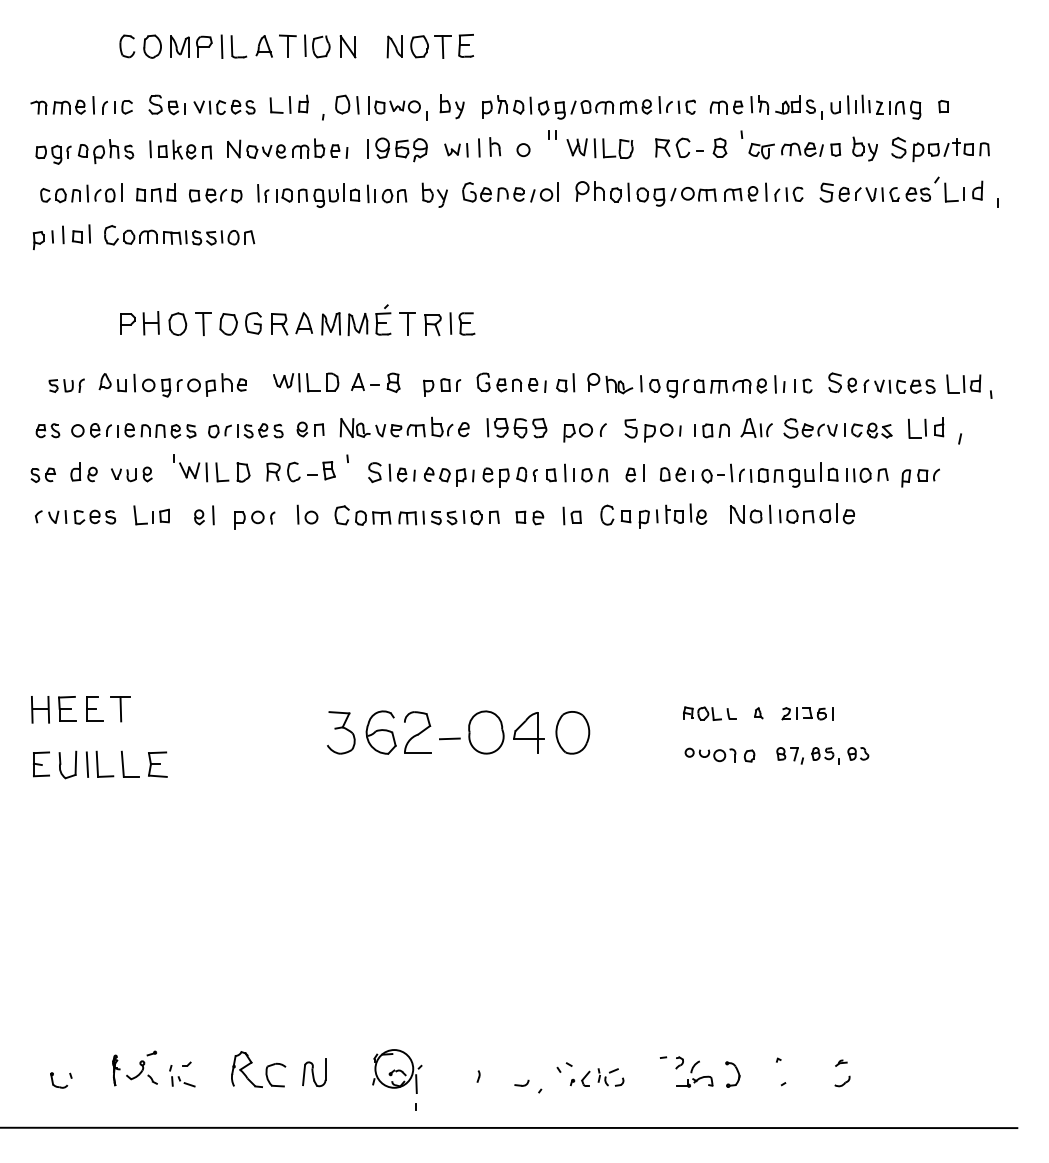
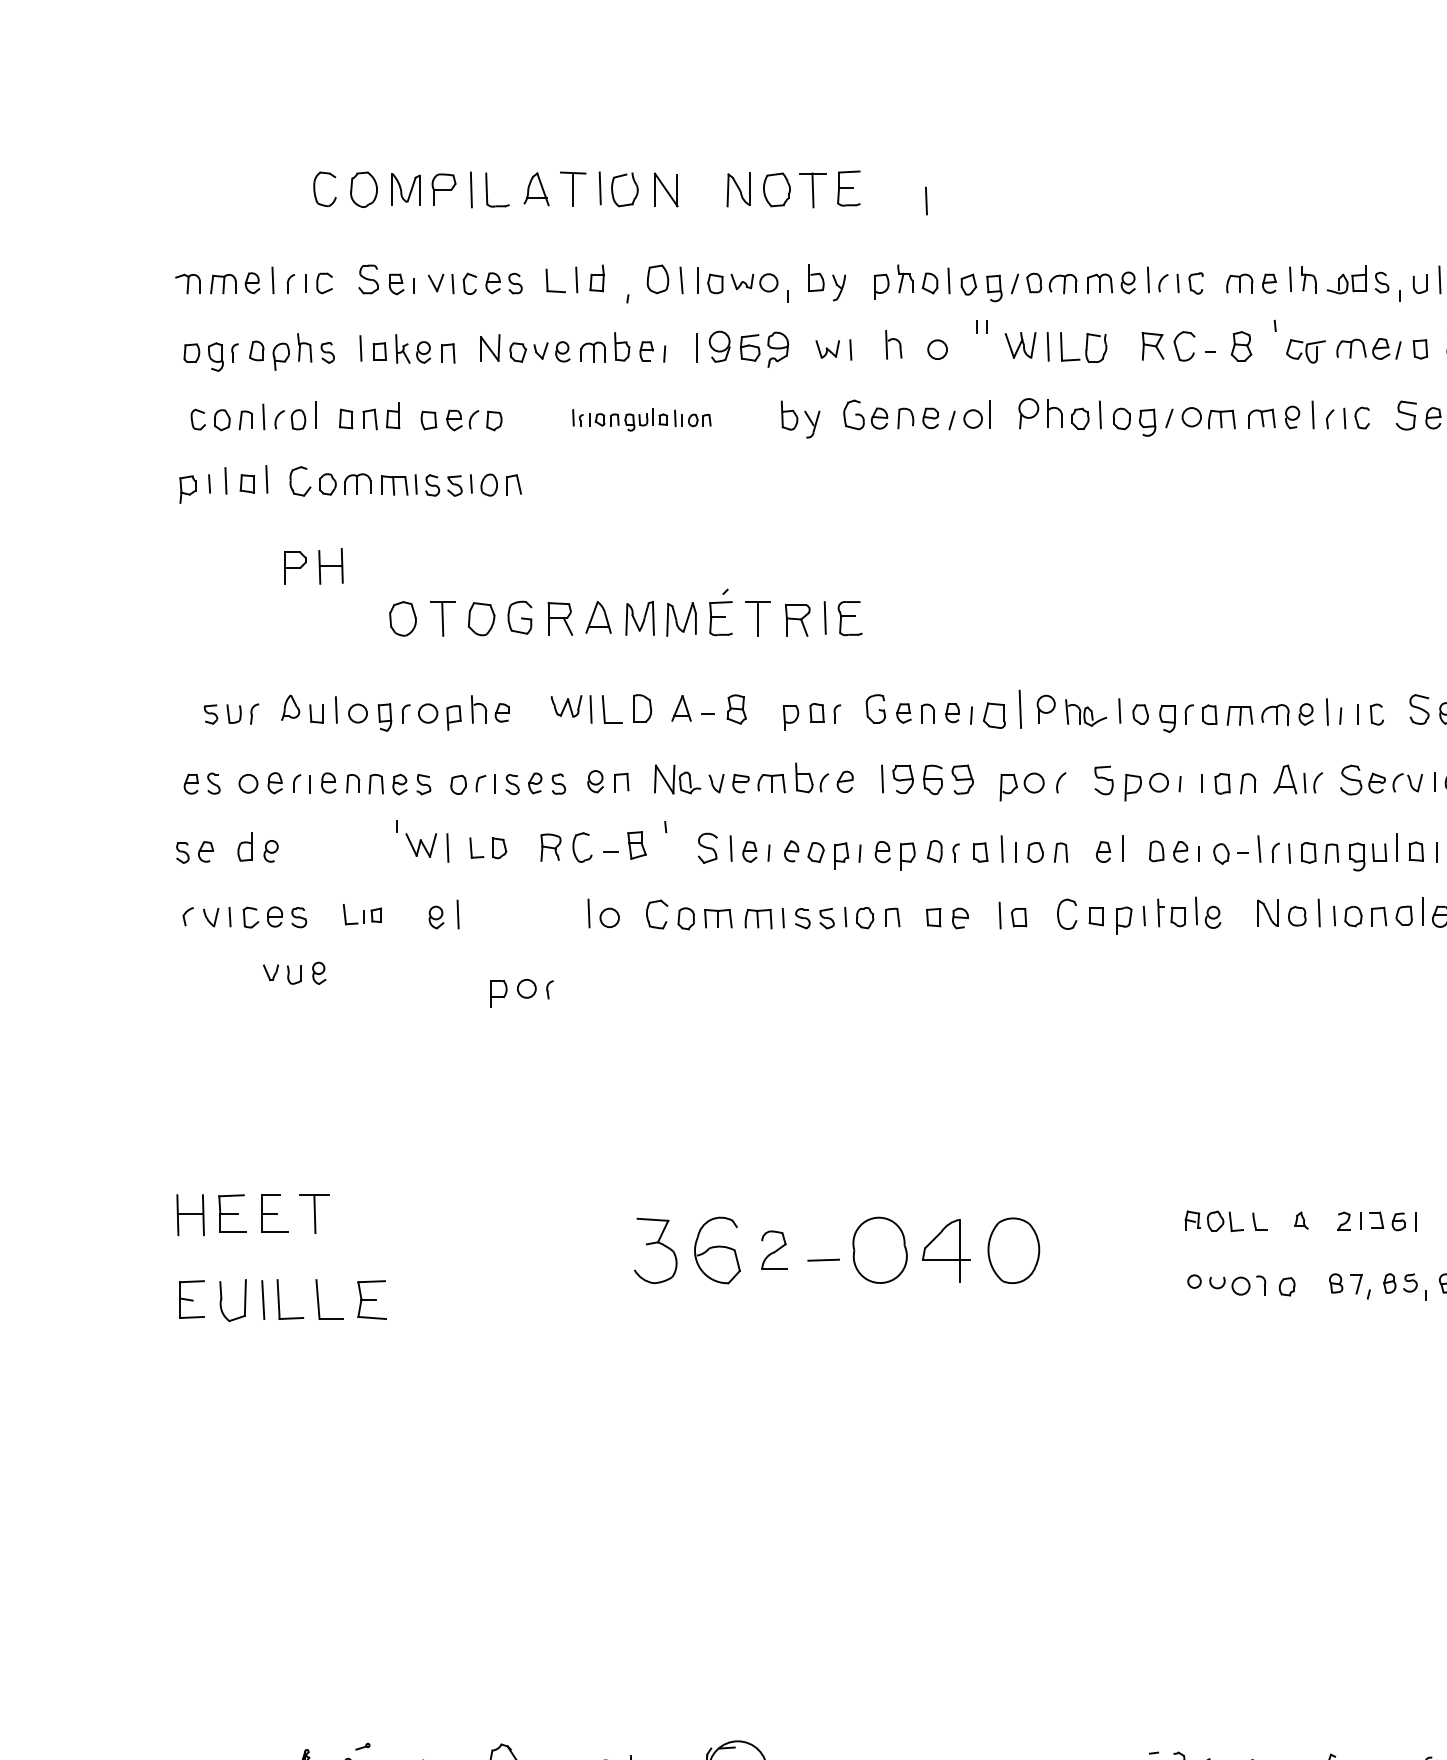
line: (479, 147) -> (926, 200), moved
part: (332, 195) -> (642, 419), size x0.6
part: (139, 323) -> (312, 566), moved
part: (565, 382) -> (1002, 709), size x1.4
part: (232, 472) -> (487, 848), size x0.7
part: (131, 474) -> (294, 973), moved
part: (151, 515) -> (362, 914), size x0.7
part: (254, 519) -> (521, 992), moved
part: (417, 732) -> (773, 1250), size x0.6

